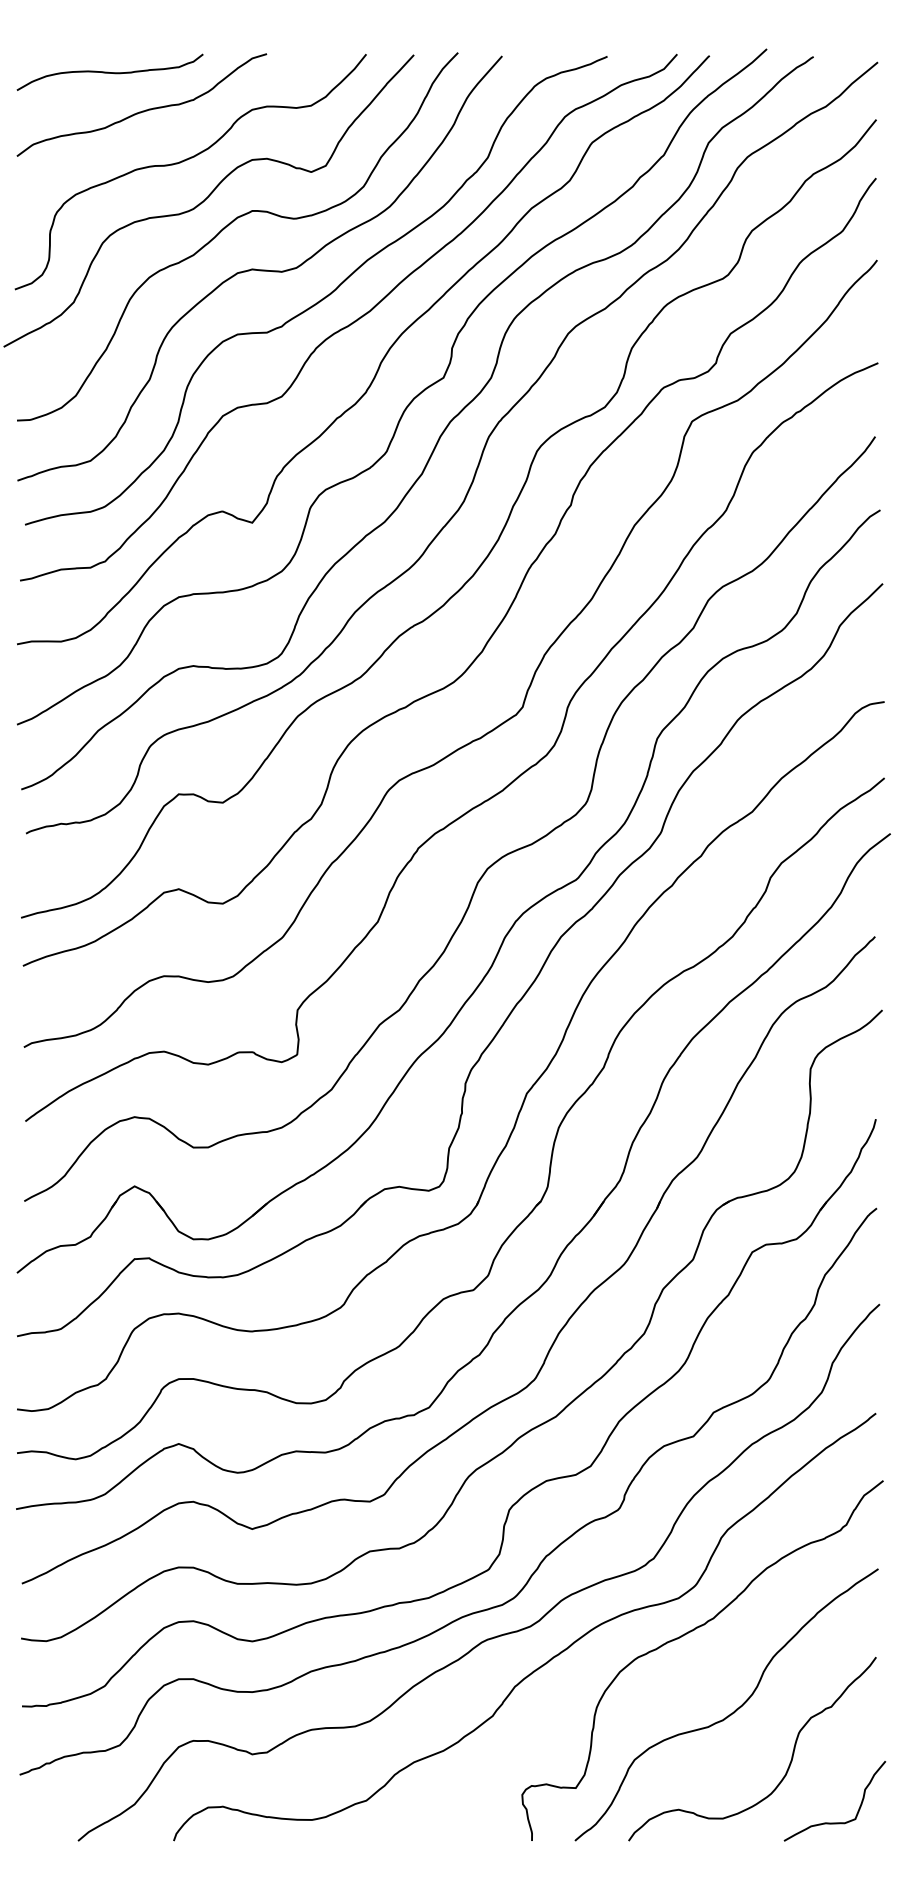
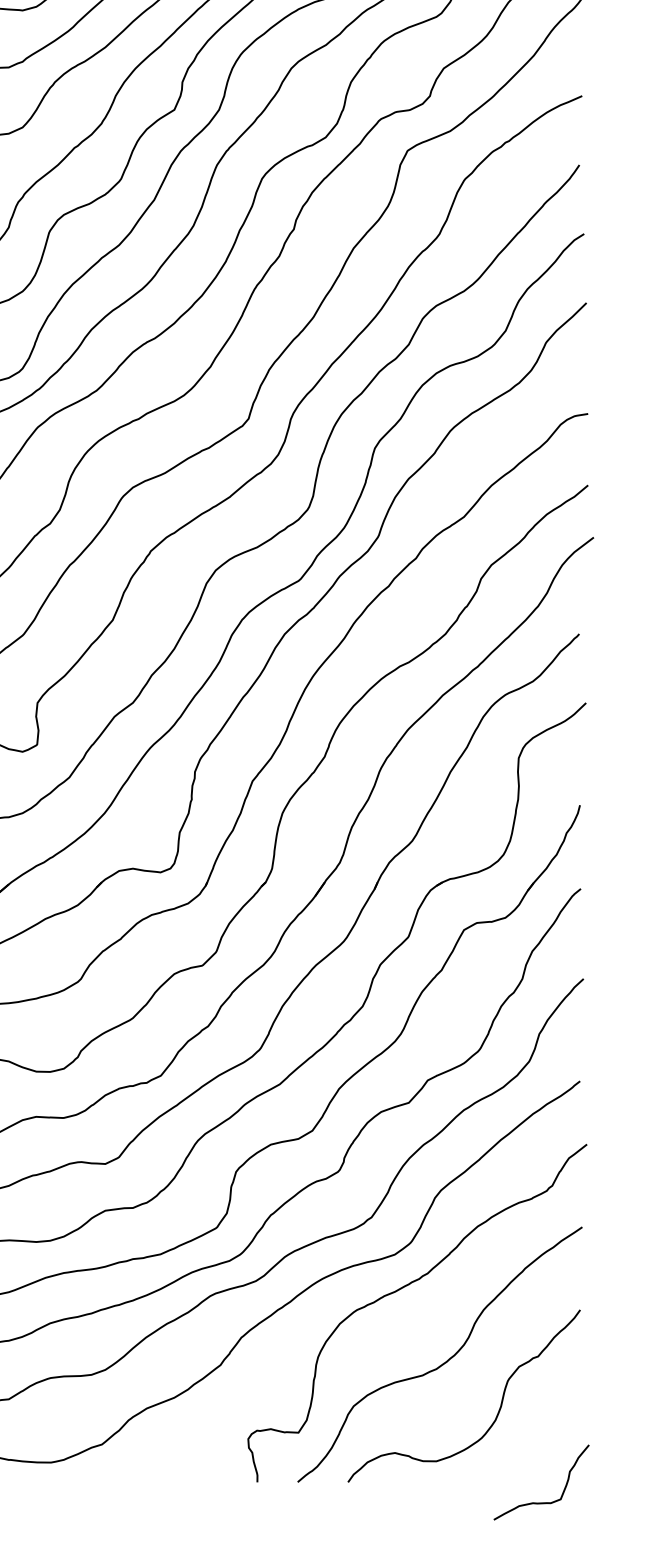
curve: (834, 1822) -> (541, 1502), moved

